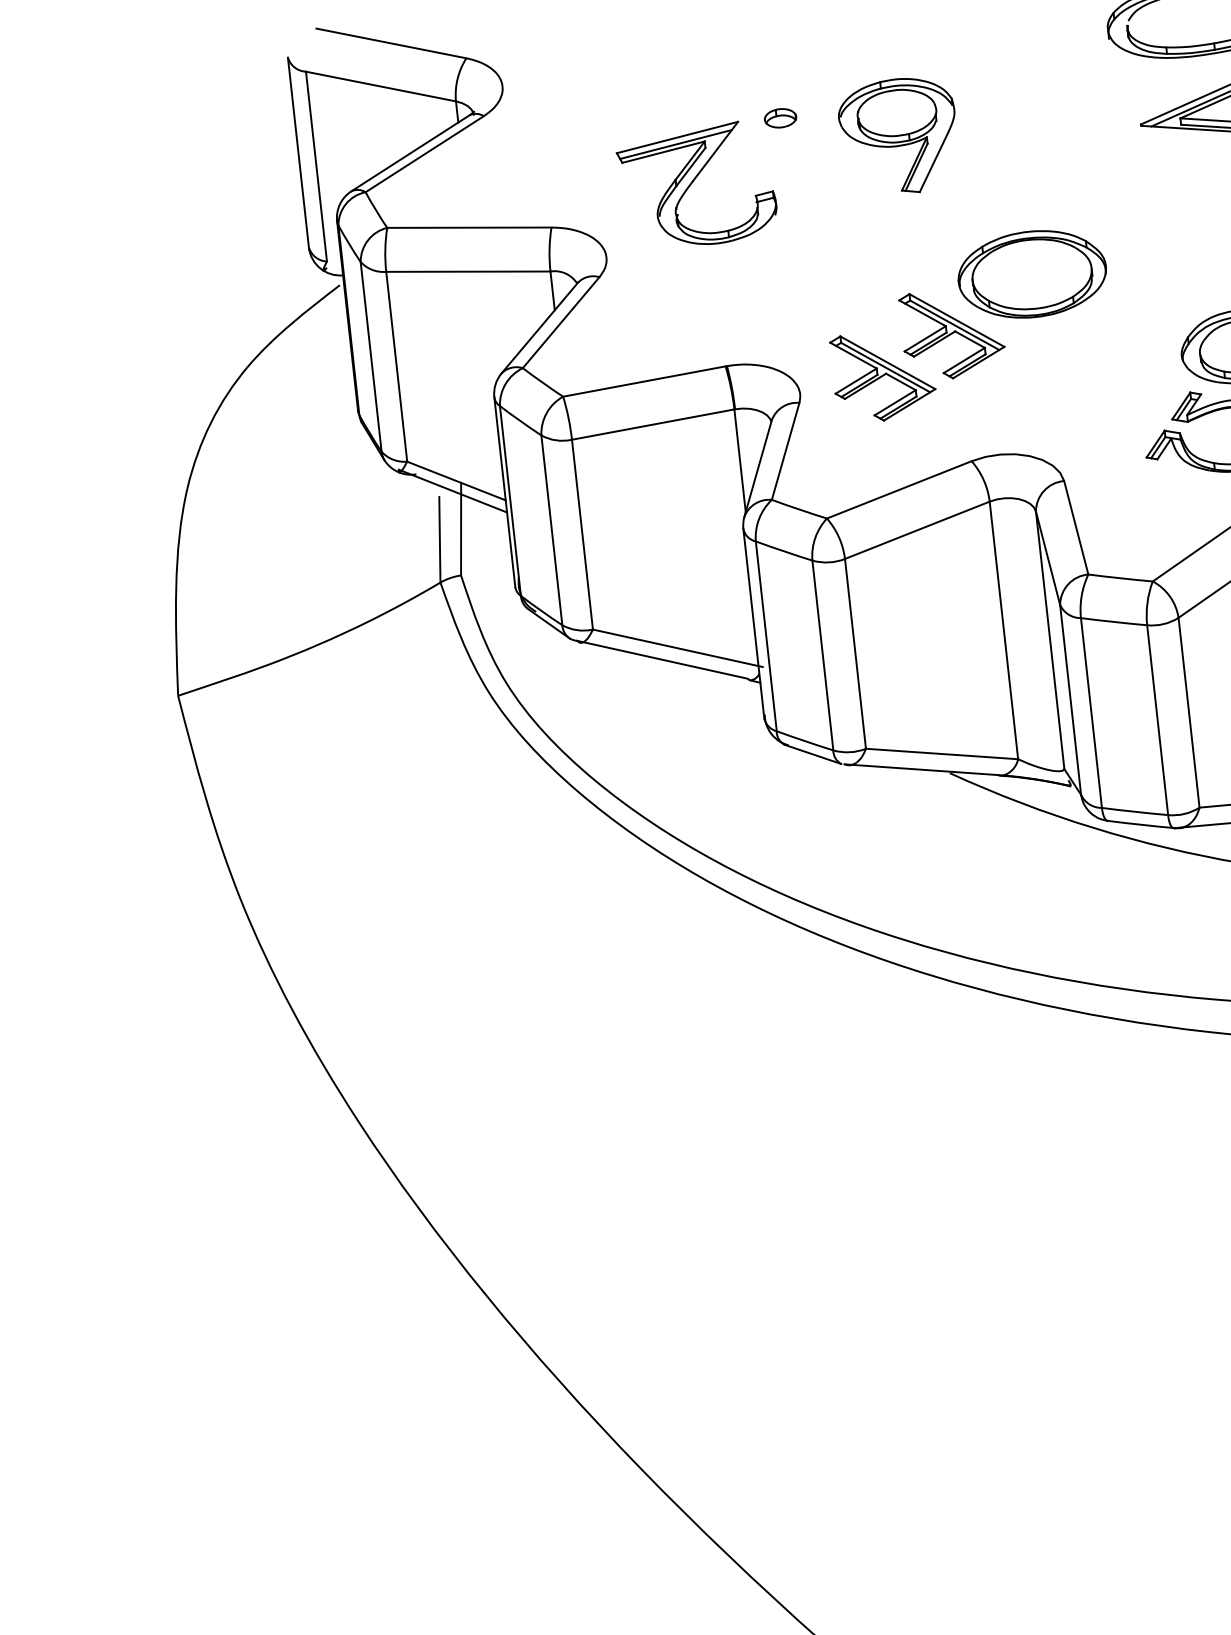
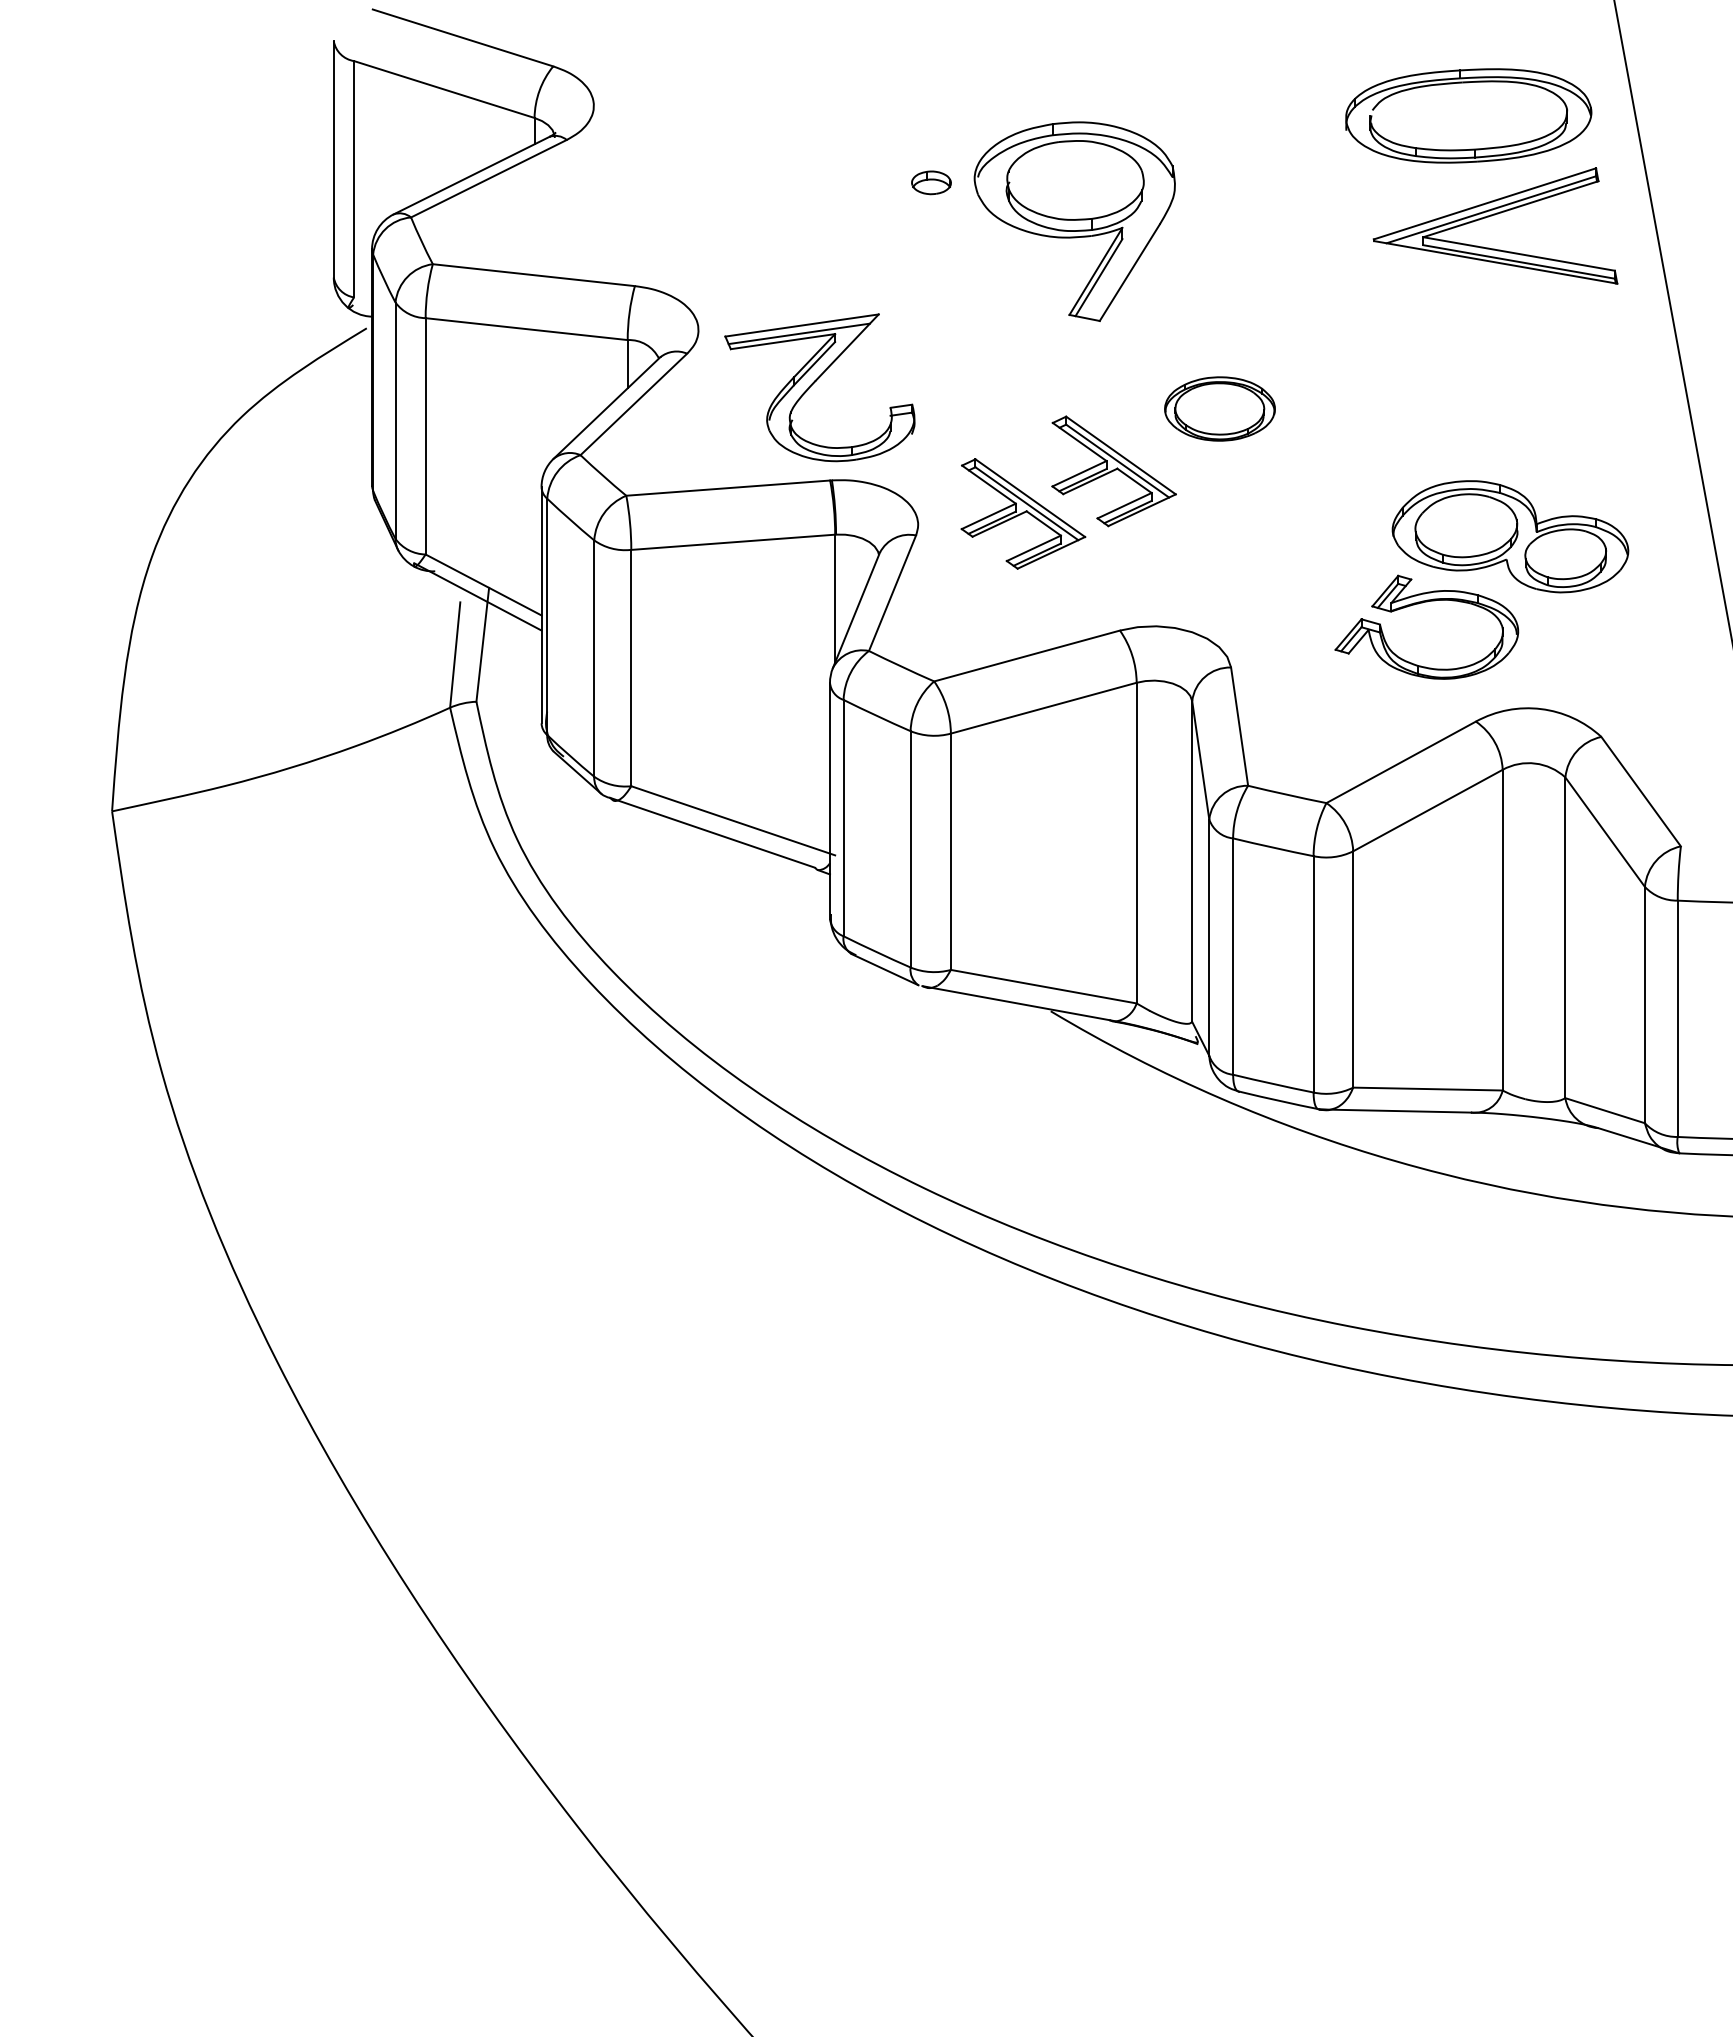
part: (898, 136) -> (1074, 221), size x1.4
part: (693, 182) -> (815, 382), moved
part: (1031, 274) -> (1219, 408), size x0.6

